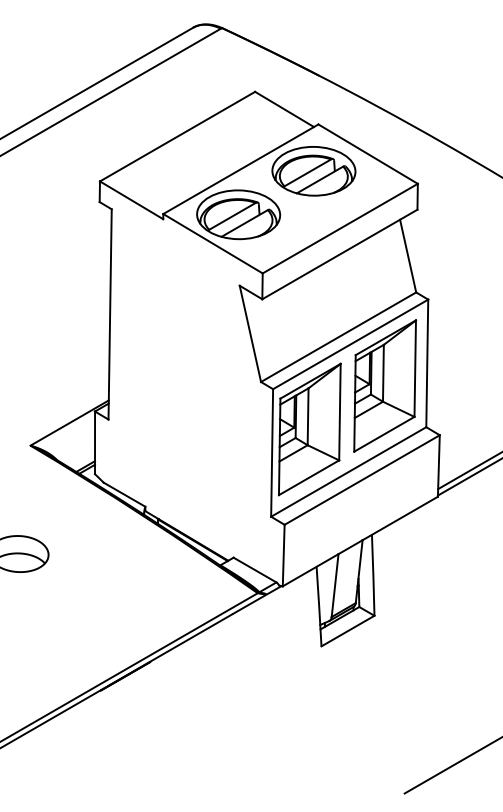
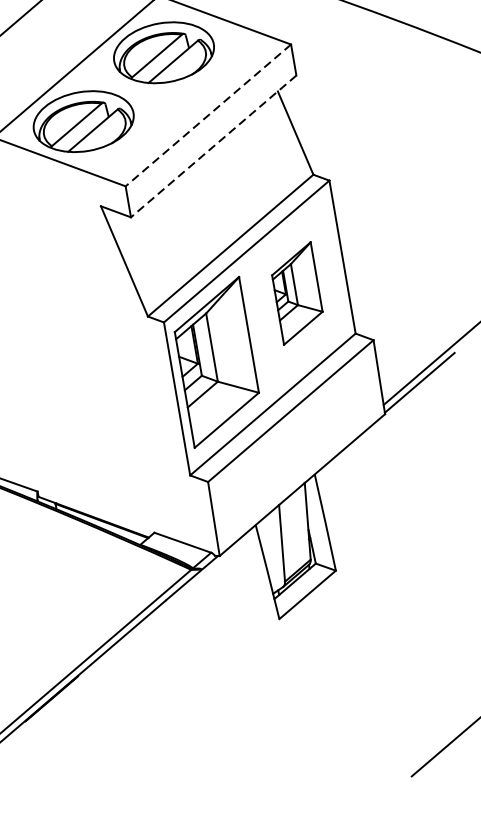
line: (340, 228) -> (208, 115), solid -> dashed
line: (339, 254) -> (213, 146), solid -> dashed
part: (385, 385) -> (297, 292), size x0.6

